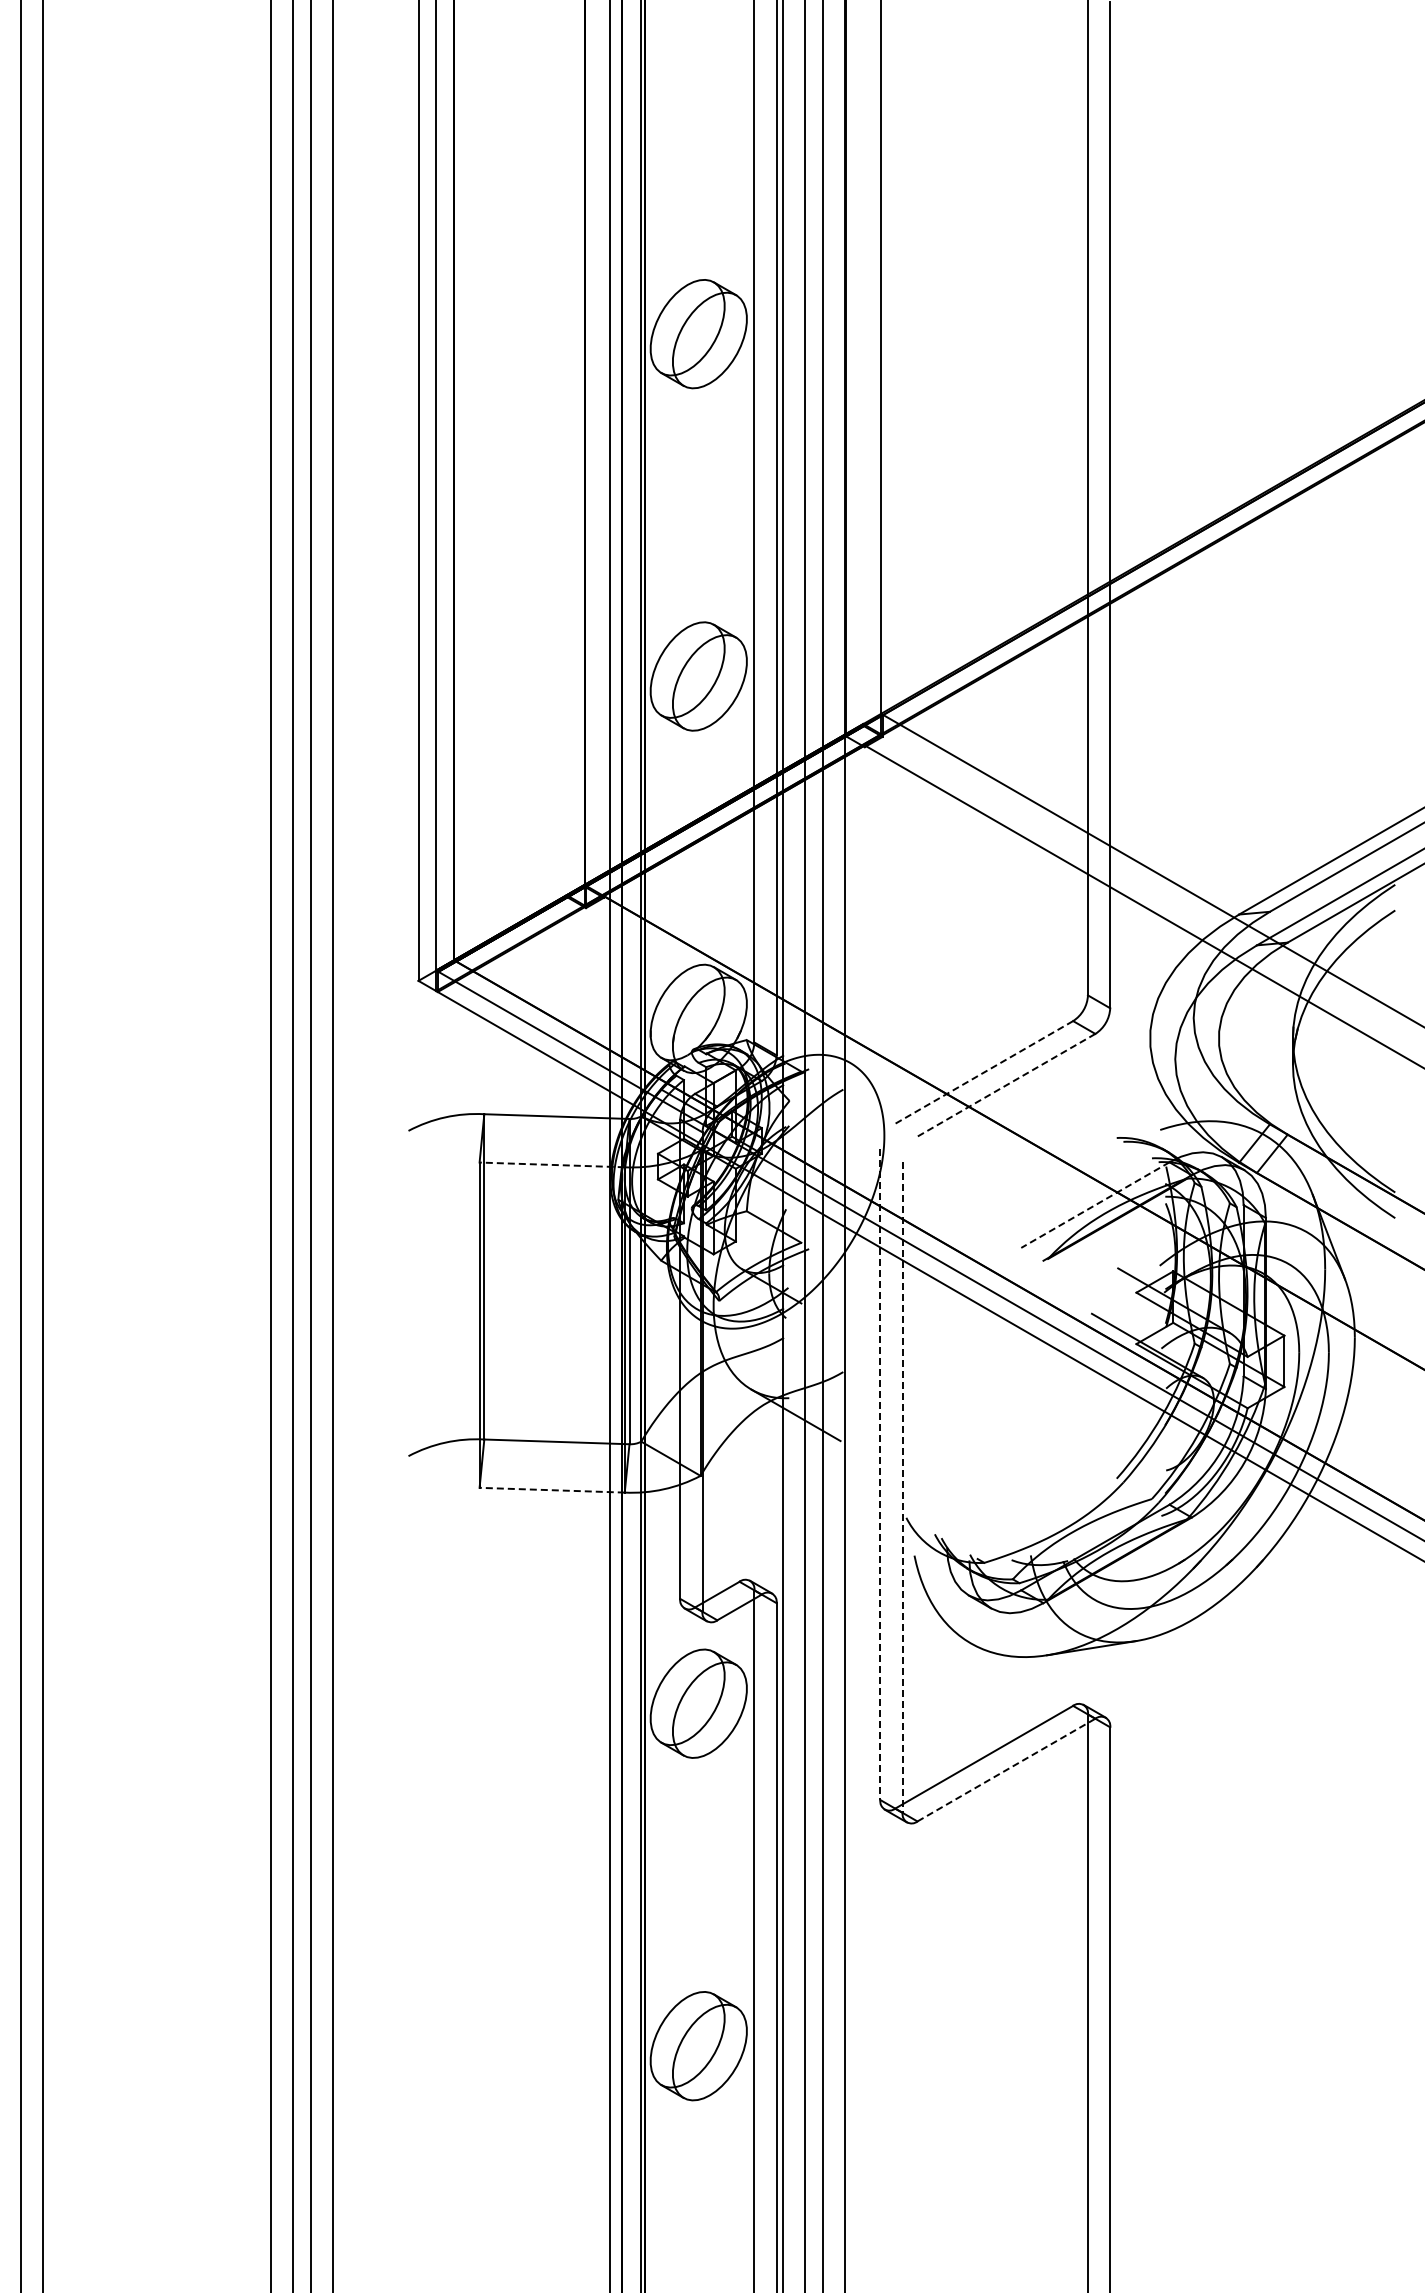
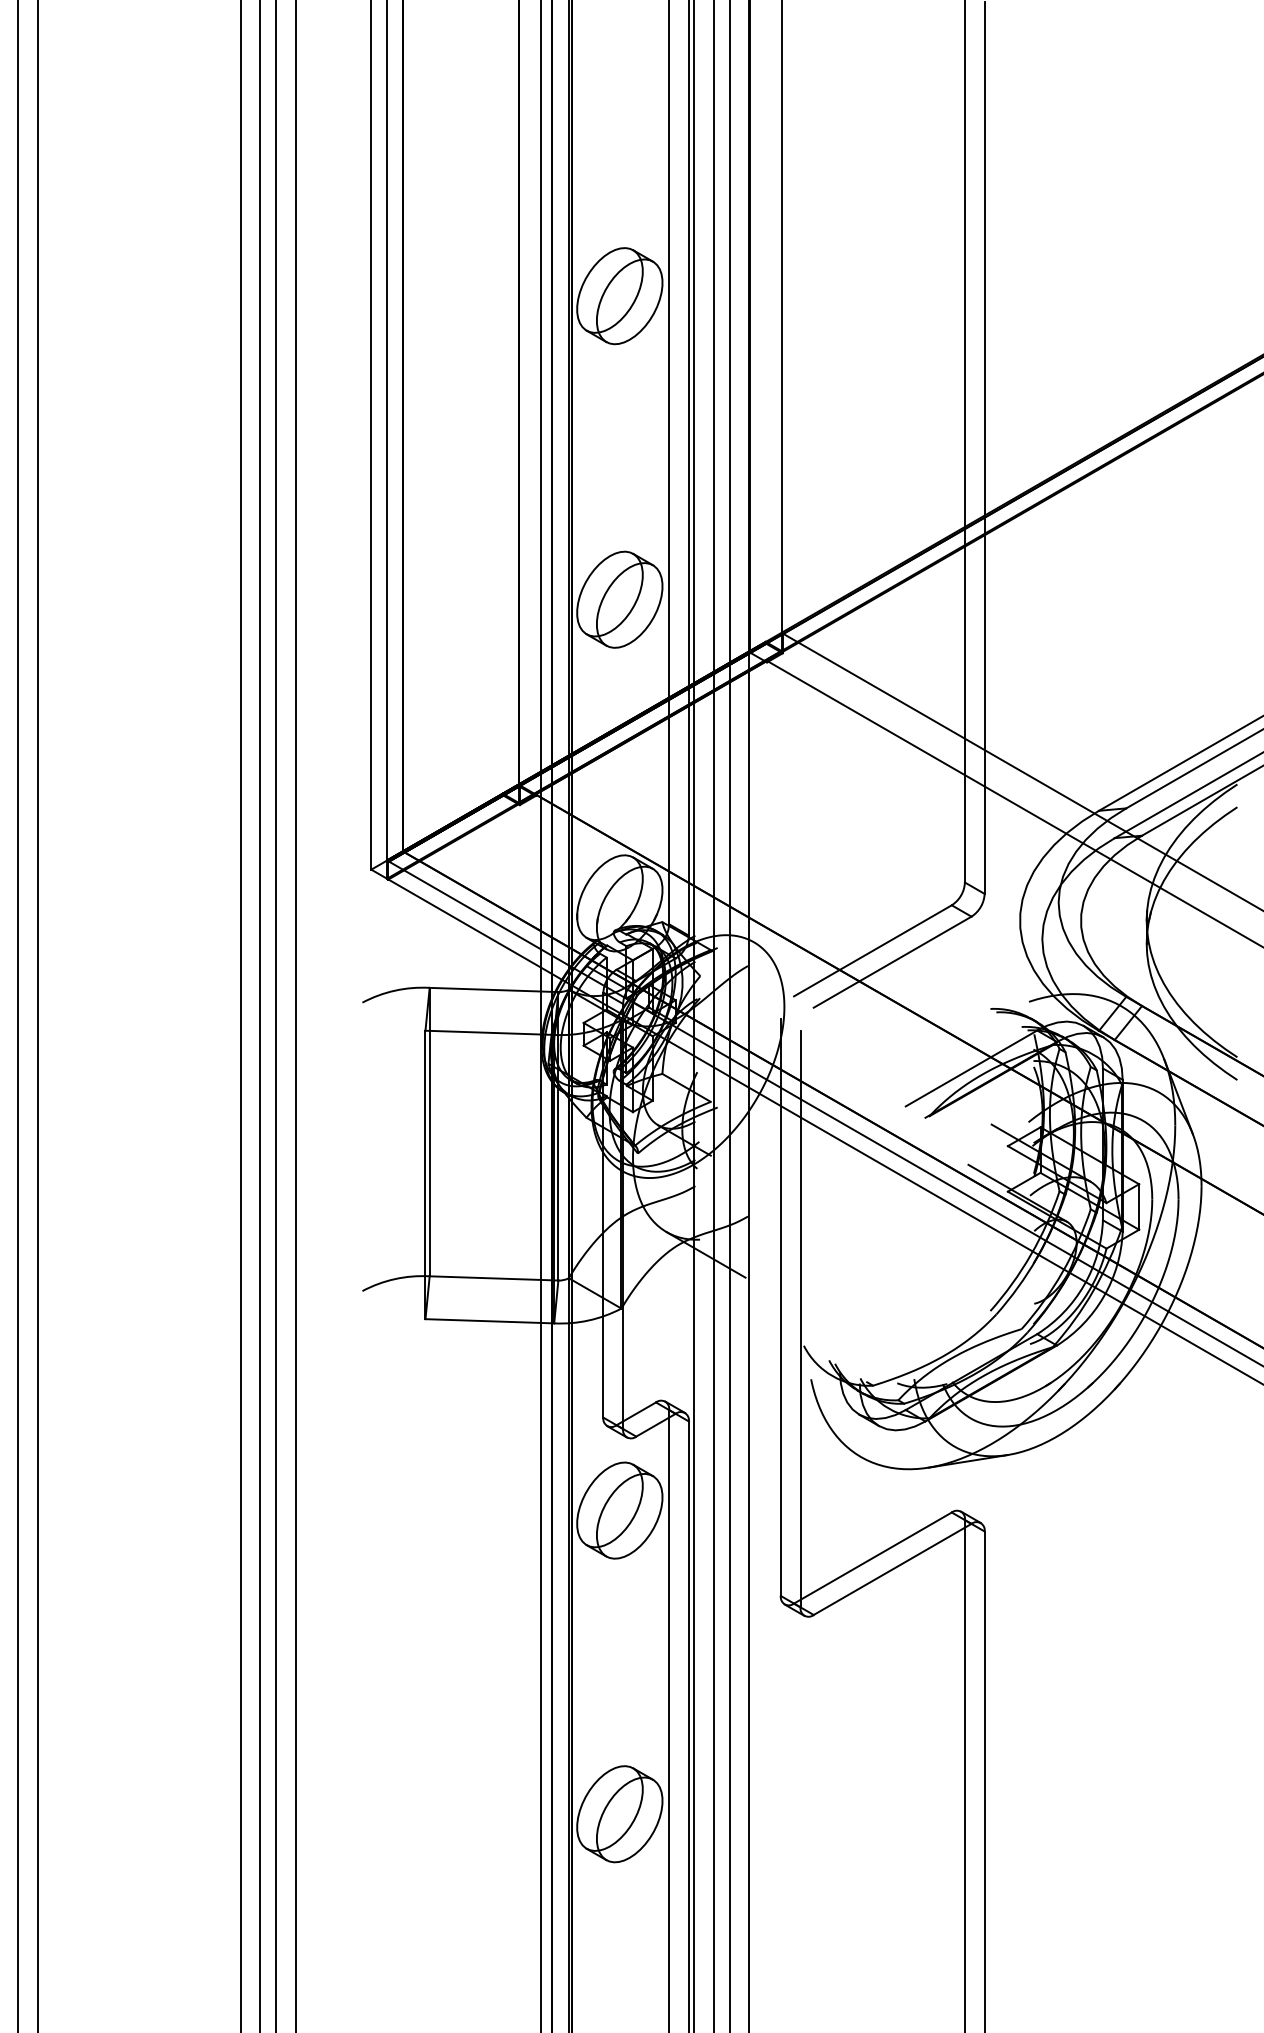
line: (984, 1072) -> (873, 950), dashed -> solid
line: (1006, 1085) -> (892, 962), dashed -> solid
line: (552, 1164) -> (490, 1032), dashed -> solid
line: (1095, 1205) -> (971, 1068), dashed -> solid
line: (880, 1475) -> (780, 1308), dashed -> solid
line: (902, 1488) -> (800, 1319), dashed -> solid
line: (552, 1490) -> (490, 1321), dashed -> solid
line: (1006, 1770) -> (892, 1569), dashed -> solid

